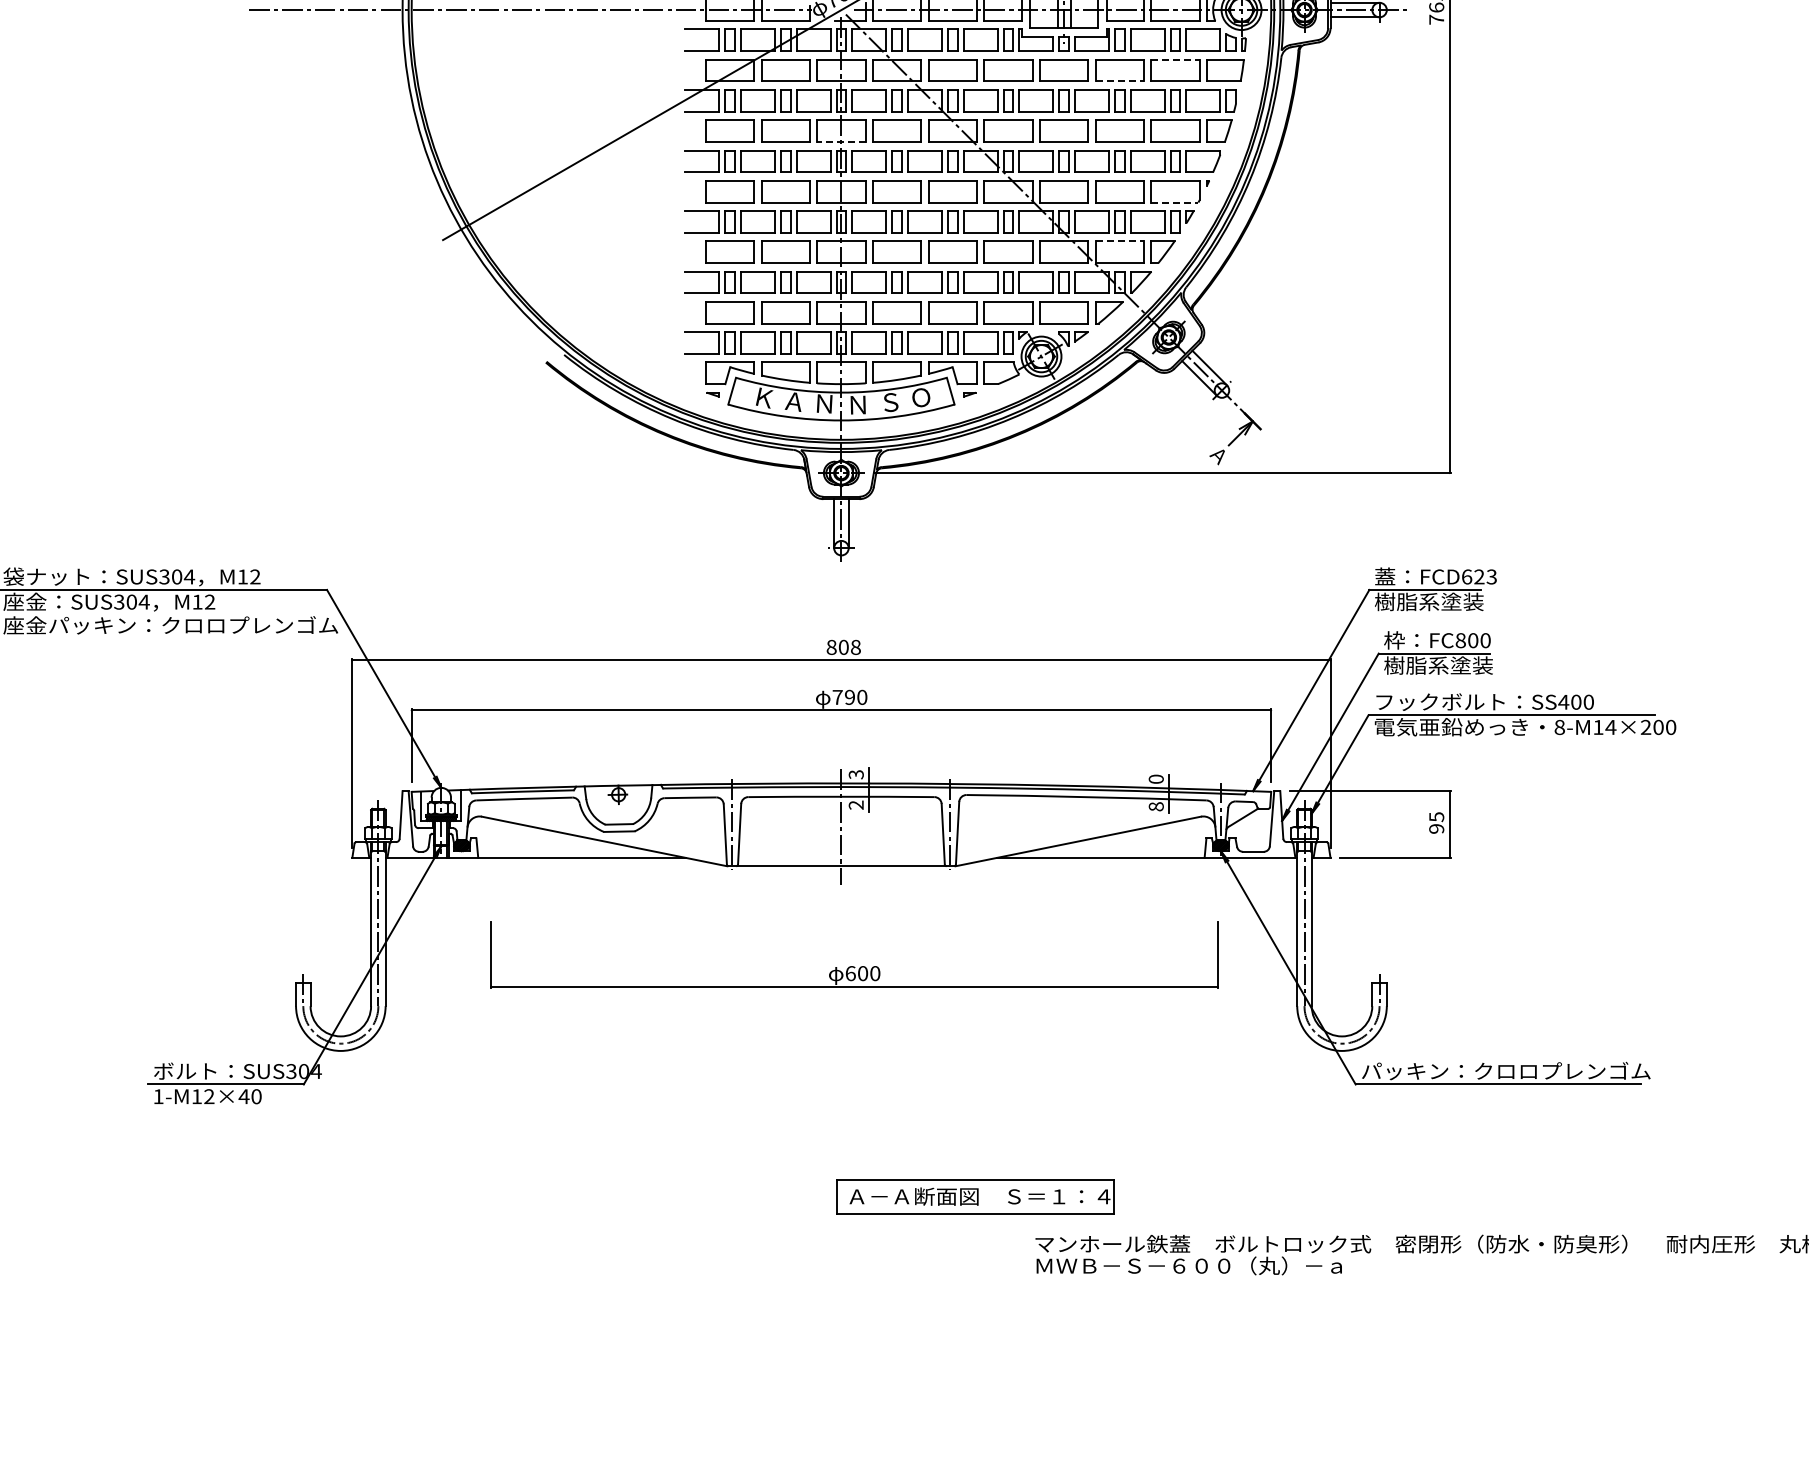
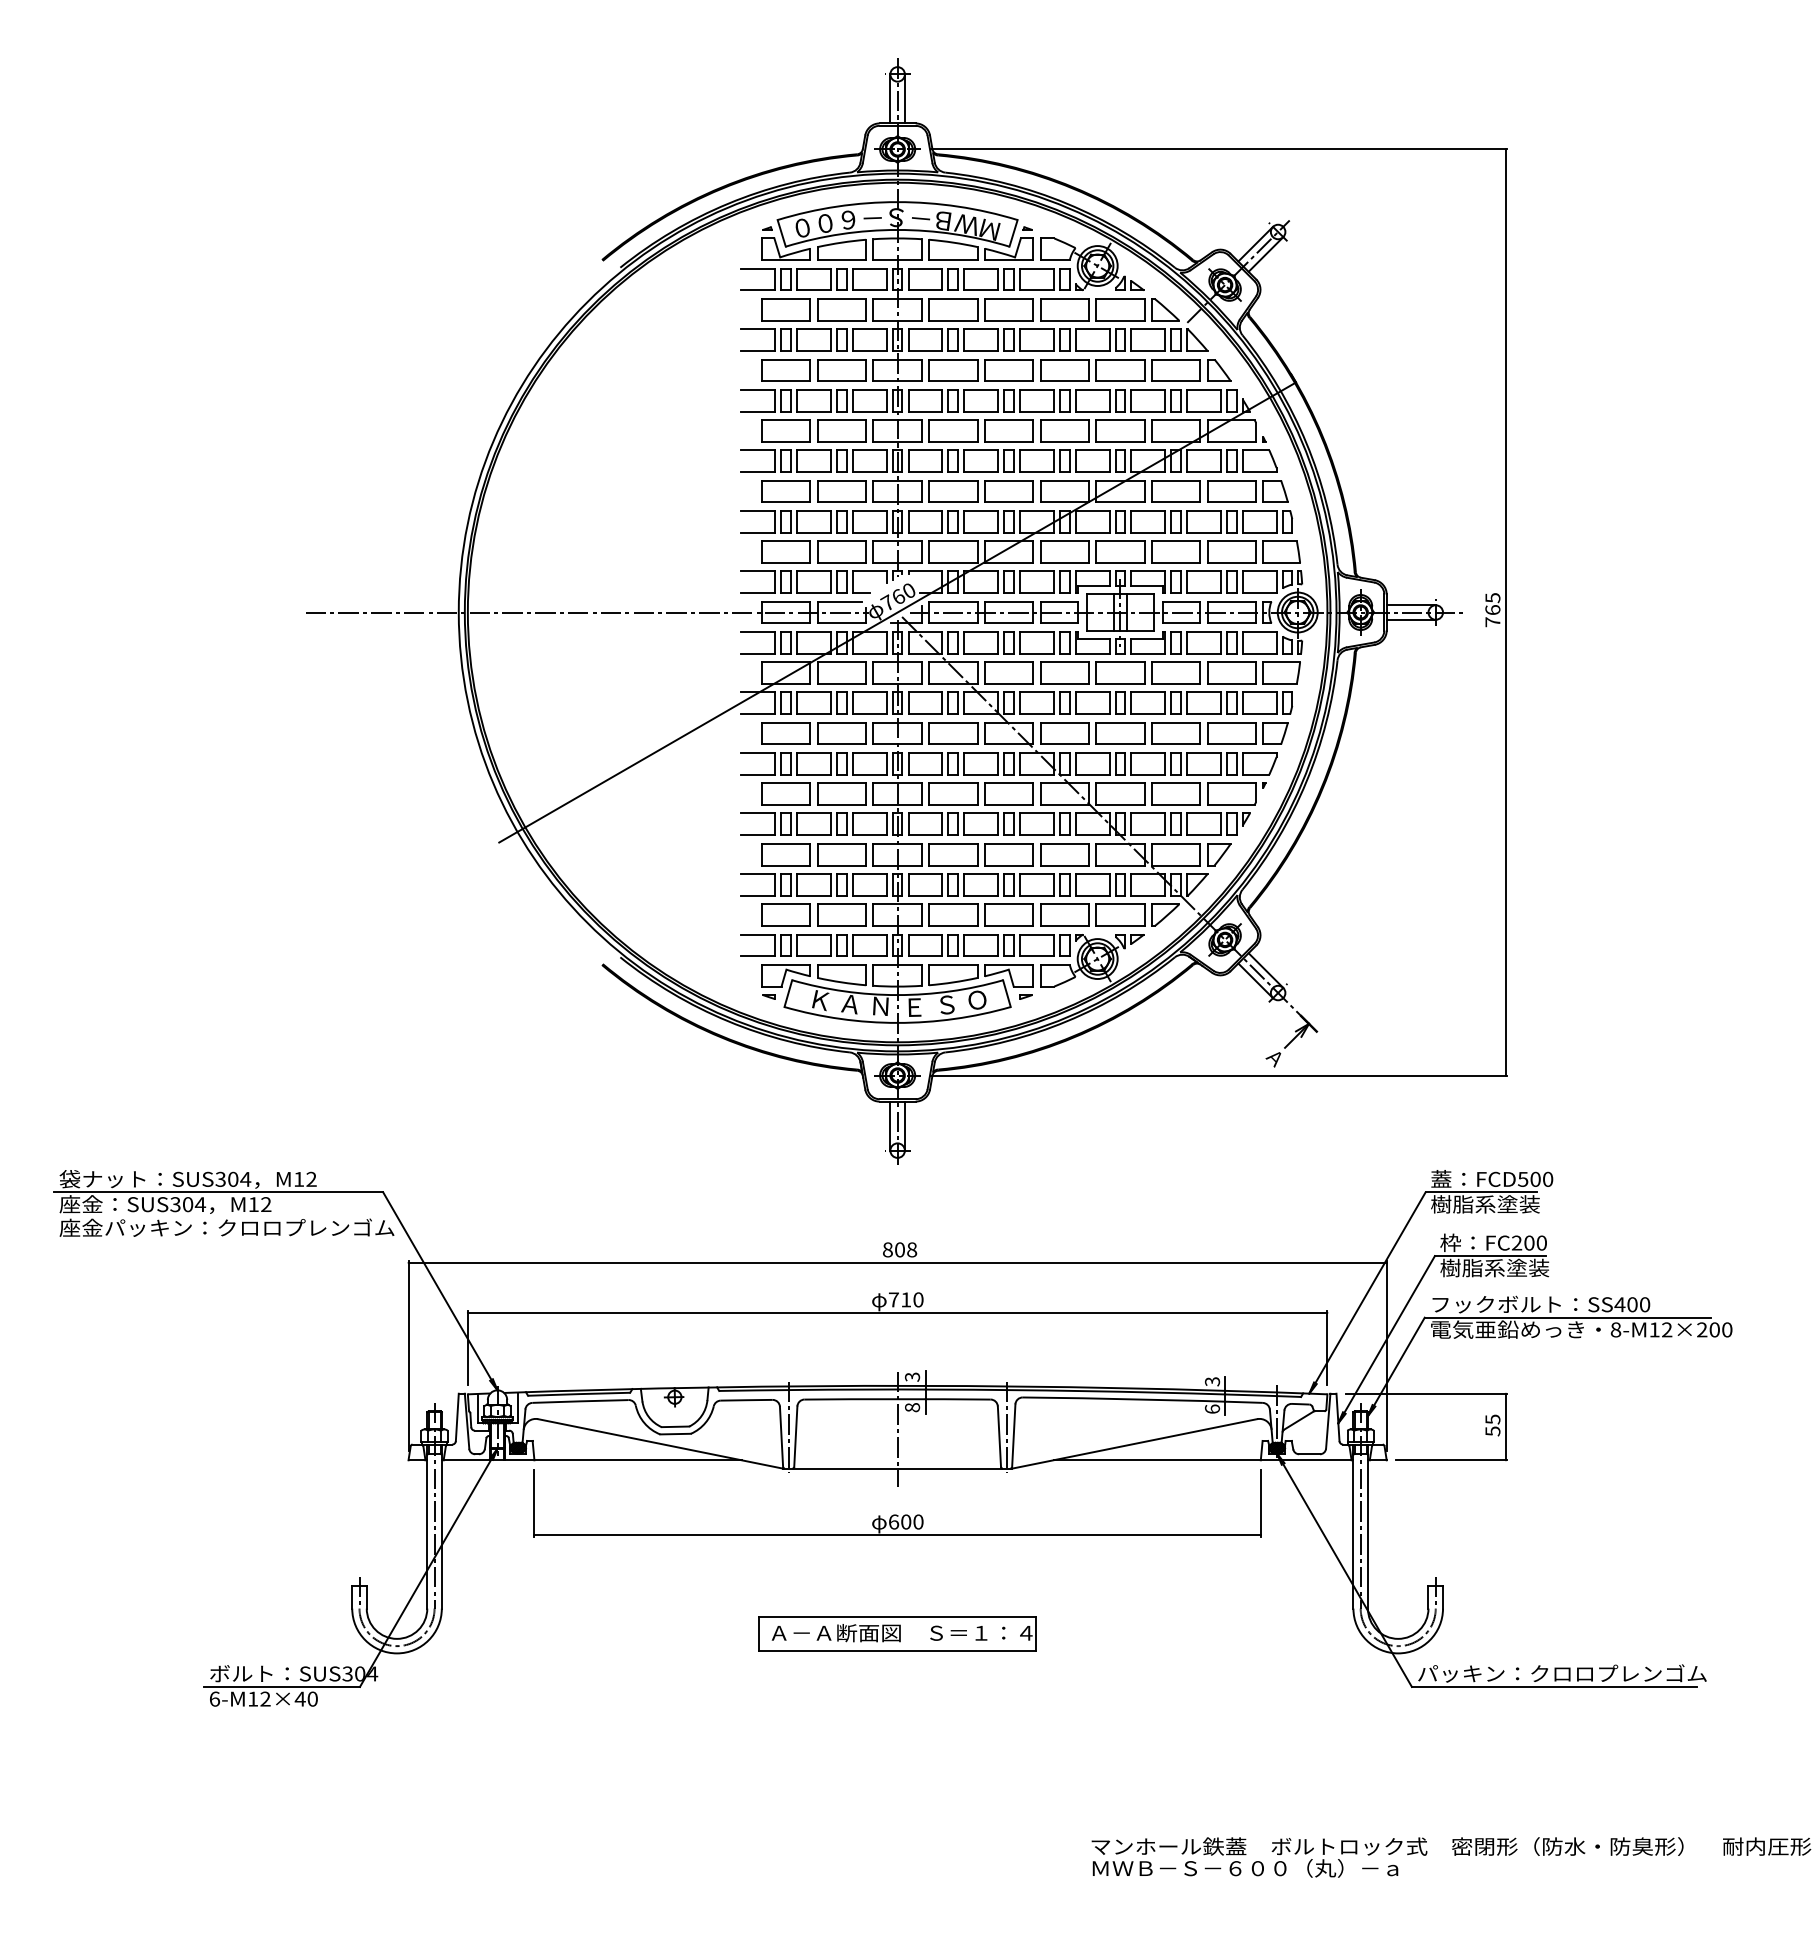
line: (1176, 60) -> (1232, 662), dashed -> solid
line: (1120, 81) -> (1176, 683), dashed -> solid
line: (841, 142) -> (897, 744), dashed -> solid
line: (1175, 203) -> (1231, 805), dashed -> solid
line: (1120, 241) -> (1176, 843), dashed -> solid
text: (857, 405) -> (913, 1007), Ｎ -> Ｅ
text: (1479, 576) -> (1535, 1178), FCD623 -> FCD500
text: (1461, 640) -> (1517, 1242), FC800 -> FC200
text: (850, 697) -> (906, 1299), 790 -> 710
text: (1610, 727) -> (1666, 1329), 8-M14×200 -> 8-M12×200
text: (1156, 779) -> (1212, 1381), 0 -> 3
text: (856, 805) -> (912, 1407), 2 -> 8
text: (1156, 806) -> (1212, 1408), 8 -> 6
text: (1436, 829) -> (1492, 1431), 95 -> 55
part: (853, 966) -> (896, 1514), moved
text: (158, 1096) -> (214, 1698), 1-M12×40 -> 6-M12×40
part: (975, 1197) -> (897, 1633), moved

